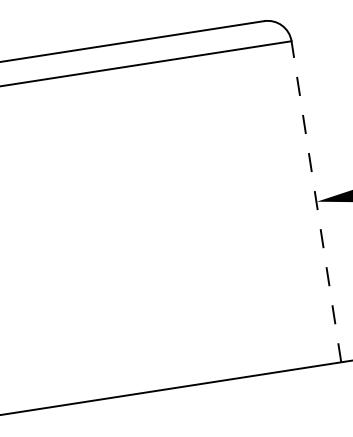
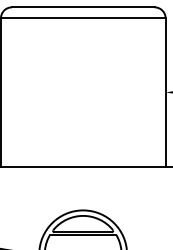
line: (315, 199) -> (165, 91), dashed -> solid

